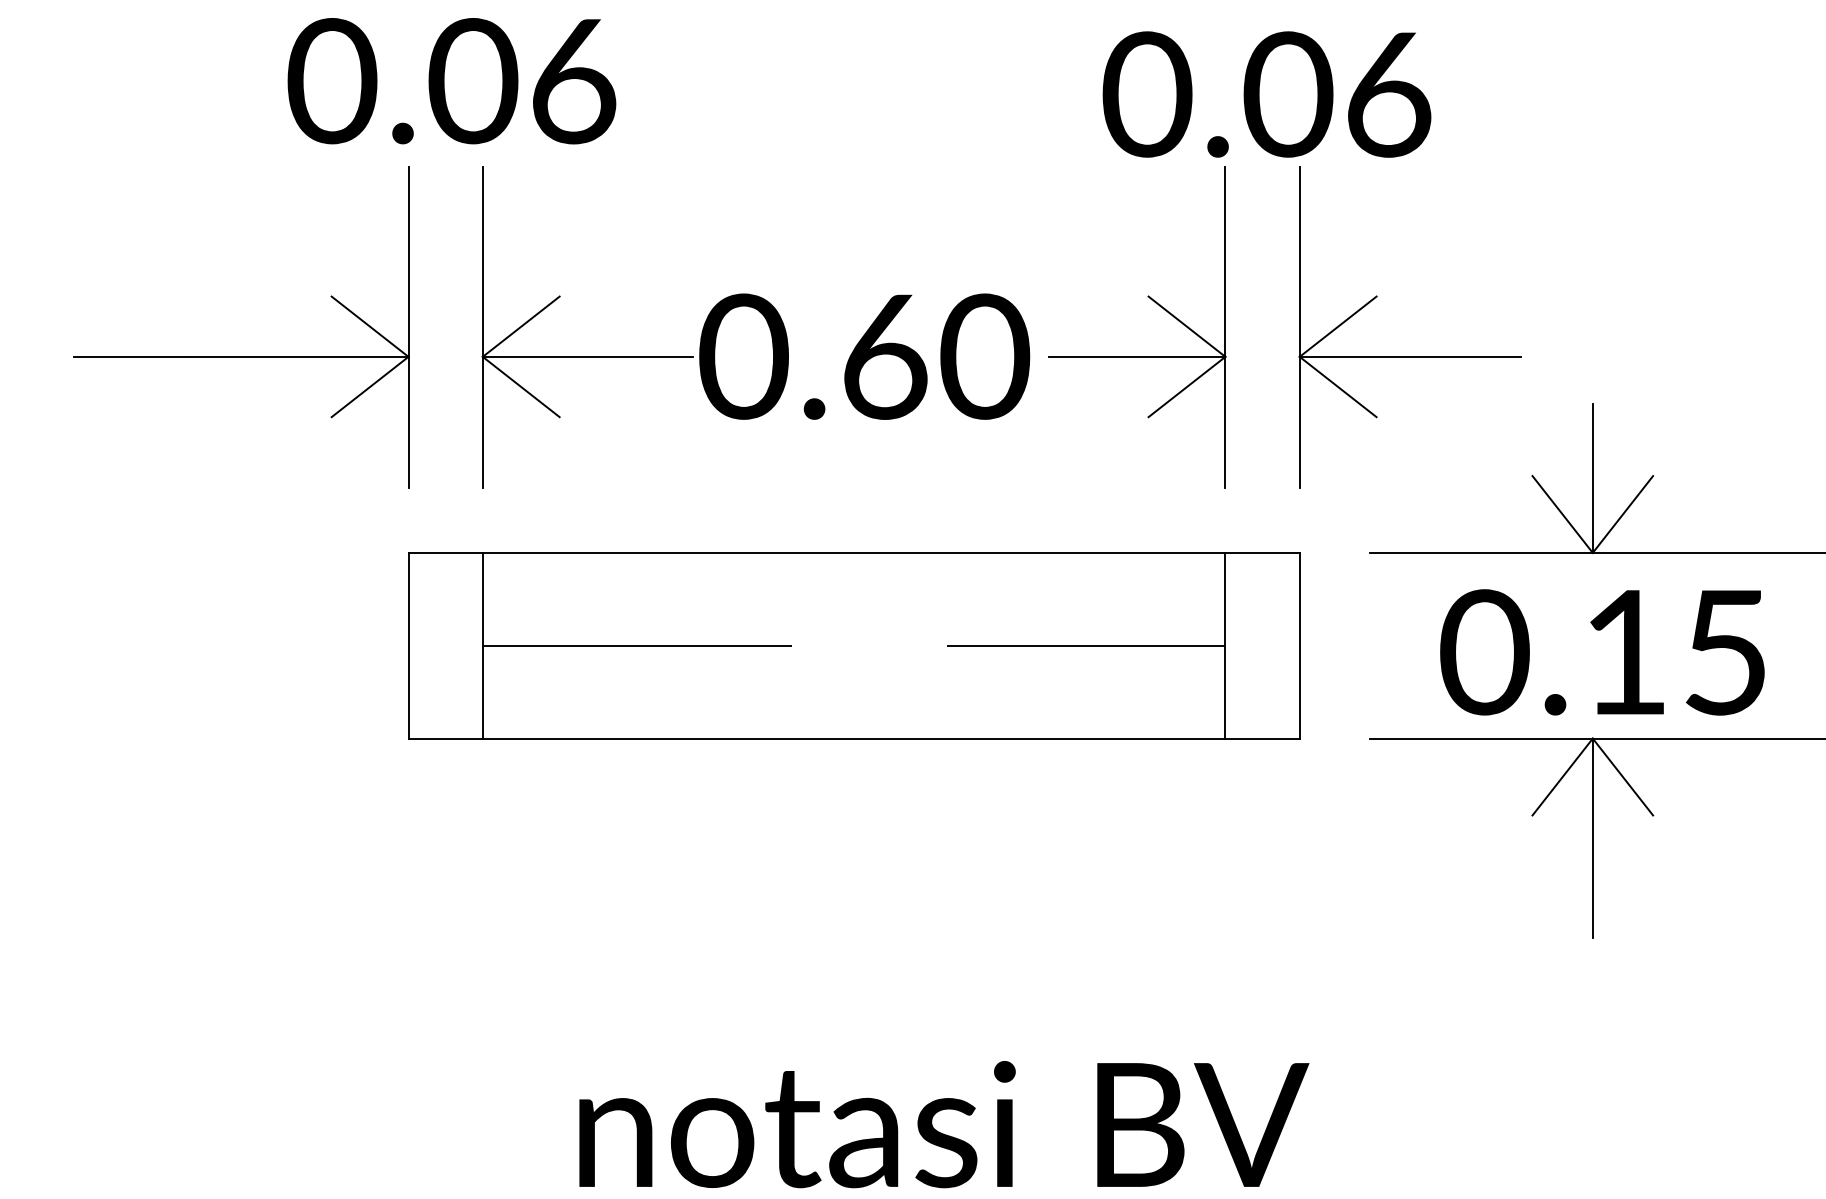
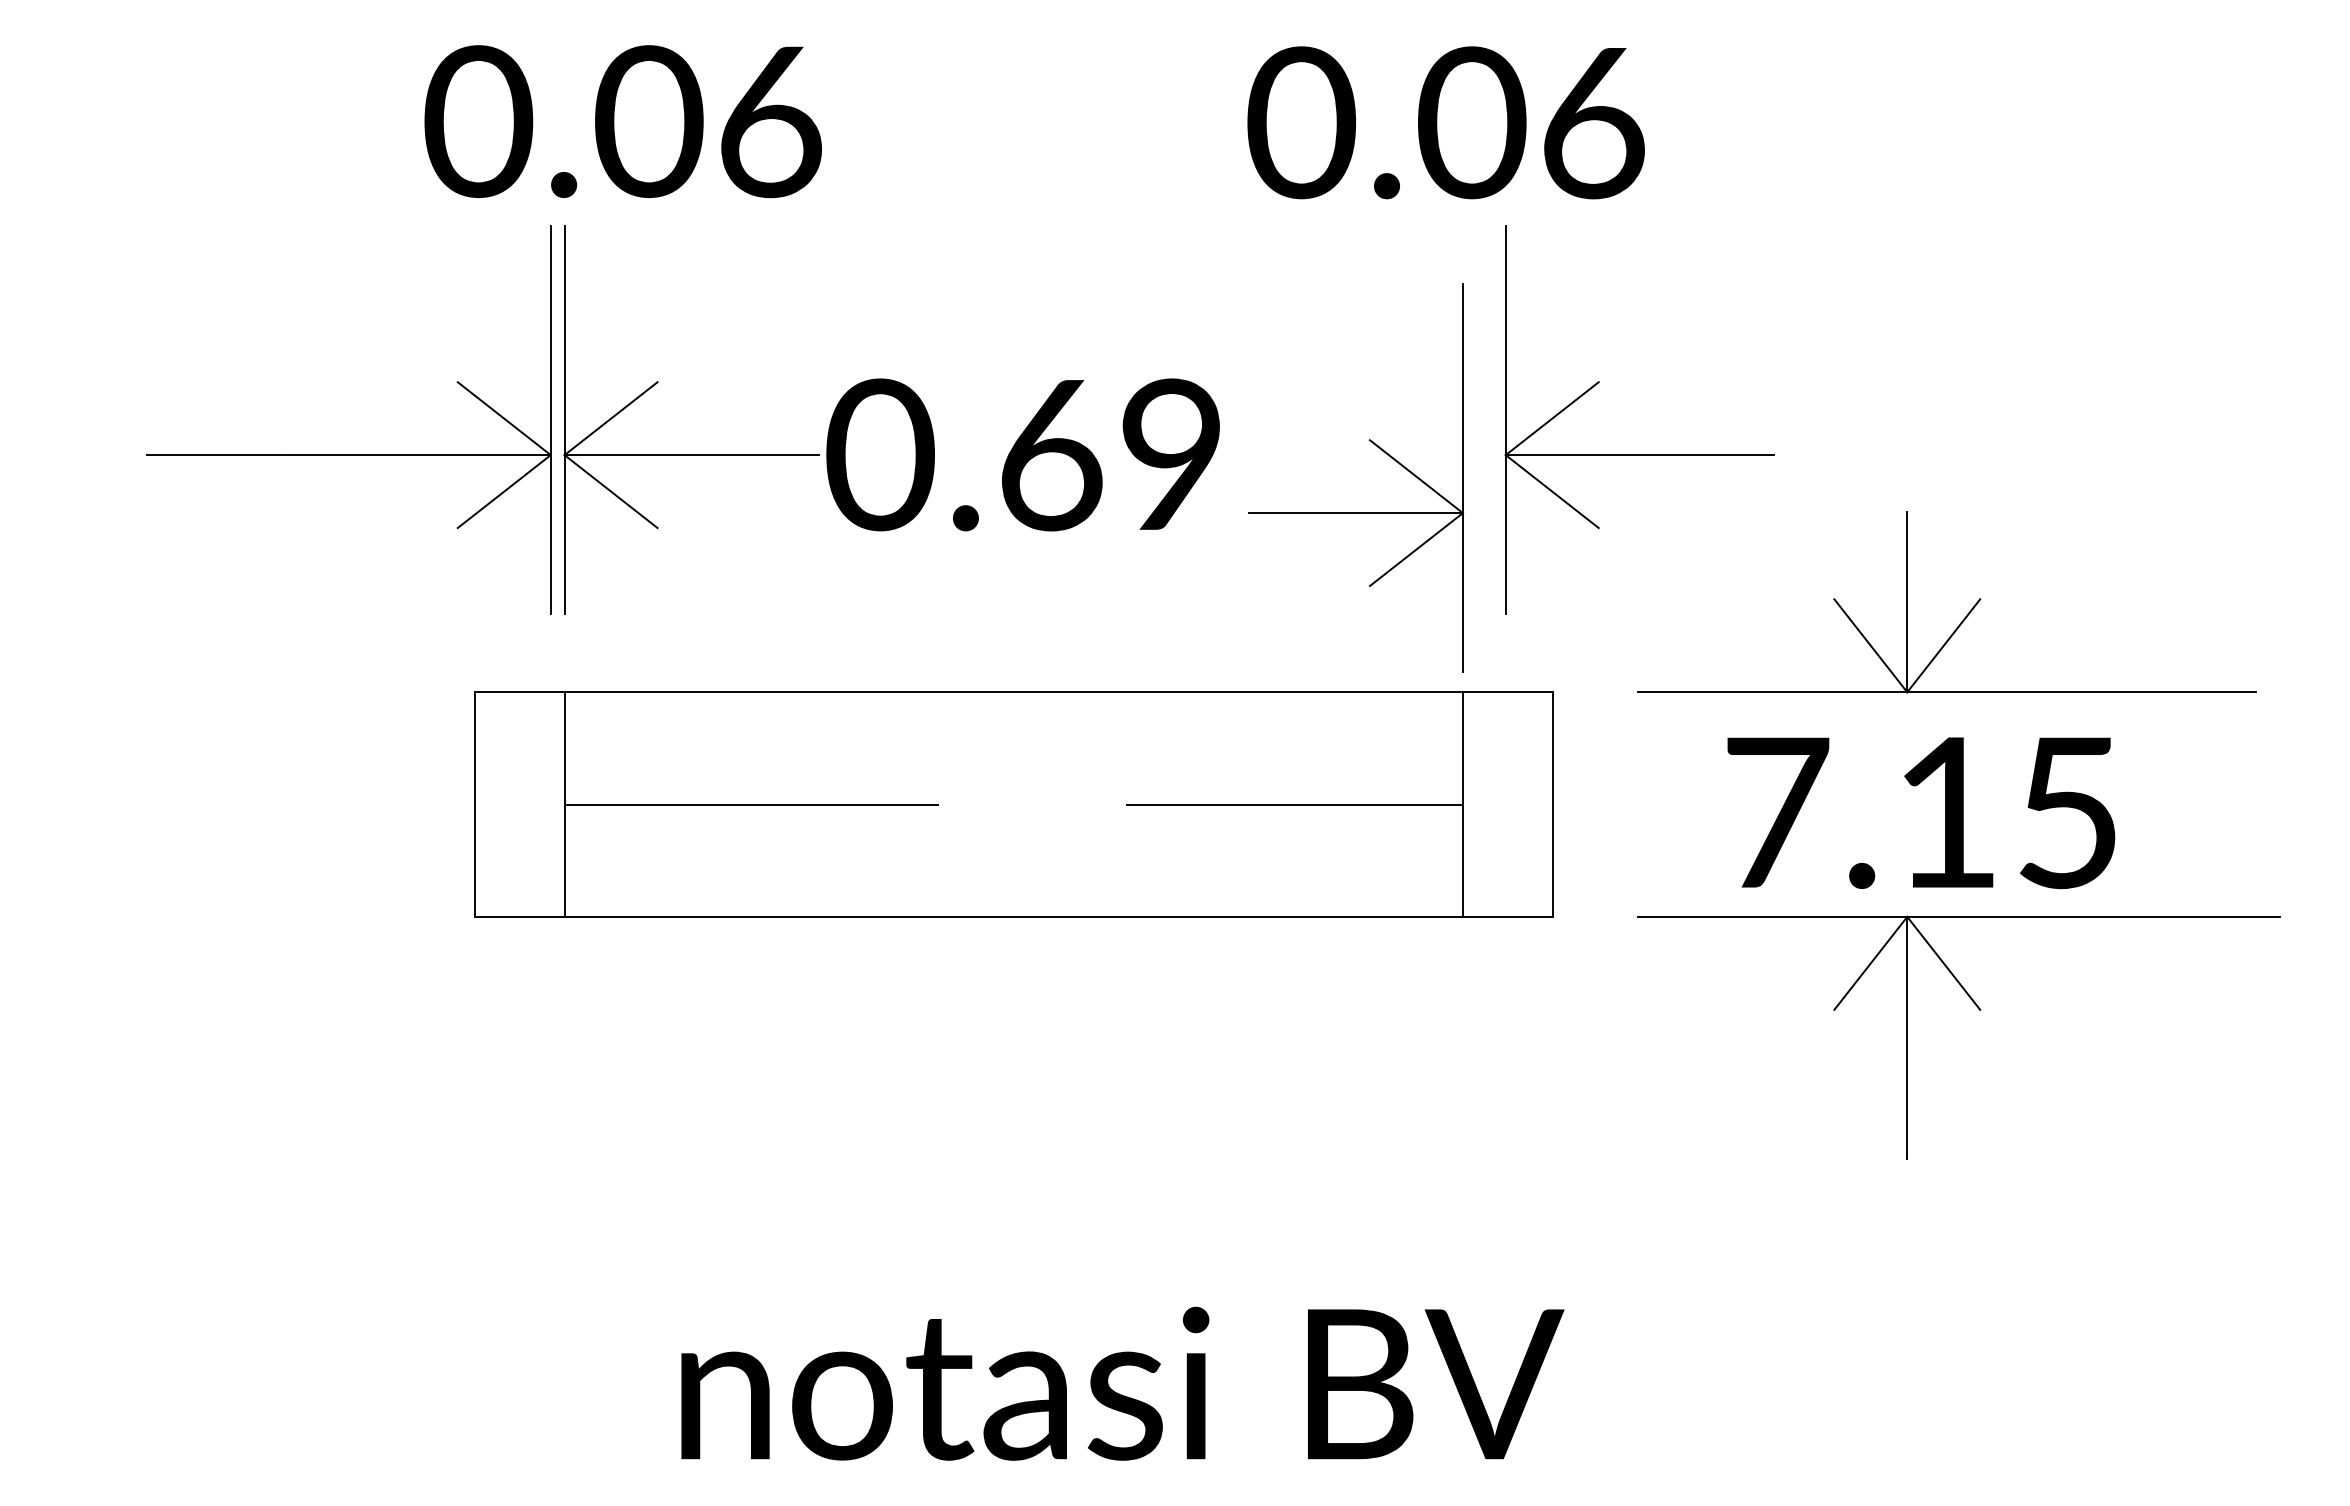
text: (451, 81) -> (622, 121), moved
text: (1266, 94) -> (1445, 122), moved
part: (241, 356) -> (348, 454), moved
part: (1136, 356) -> (1355, 512), moved
part: (1410, 356) -> (1639, 454), moved
text: (985, 357) -> (1172, 455), 0.60 -> 0.69
text: (1484, 652) -> (1776, 812), 0.15 -> 7.15

